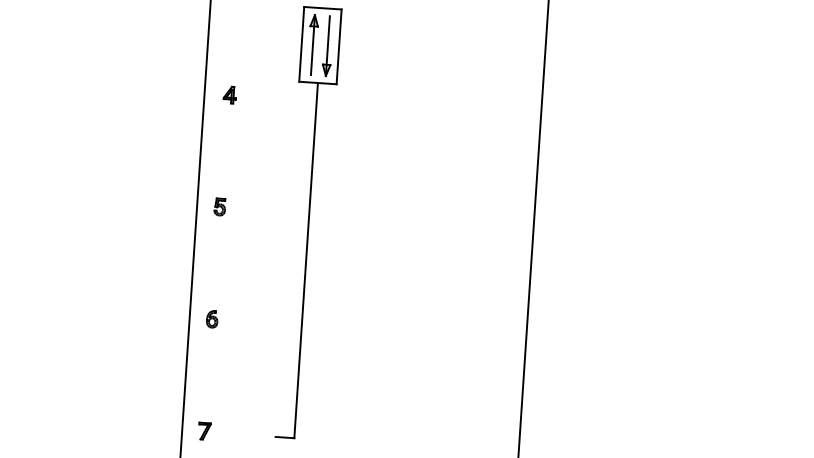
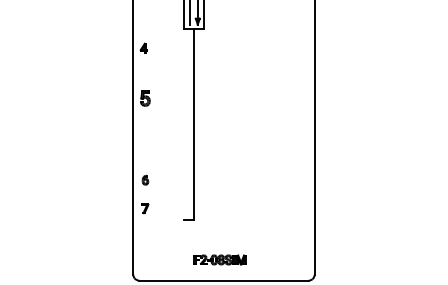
part: (229, 93) -> (143, 47), moved
part: (219, 206) -> (145, 98), size x1.6
part: (212, 317) -> (145, 179), moved
part: (204, 431) -> (145, 208), moved

